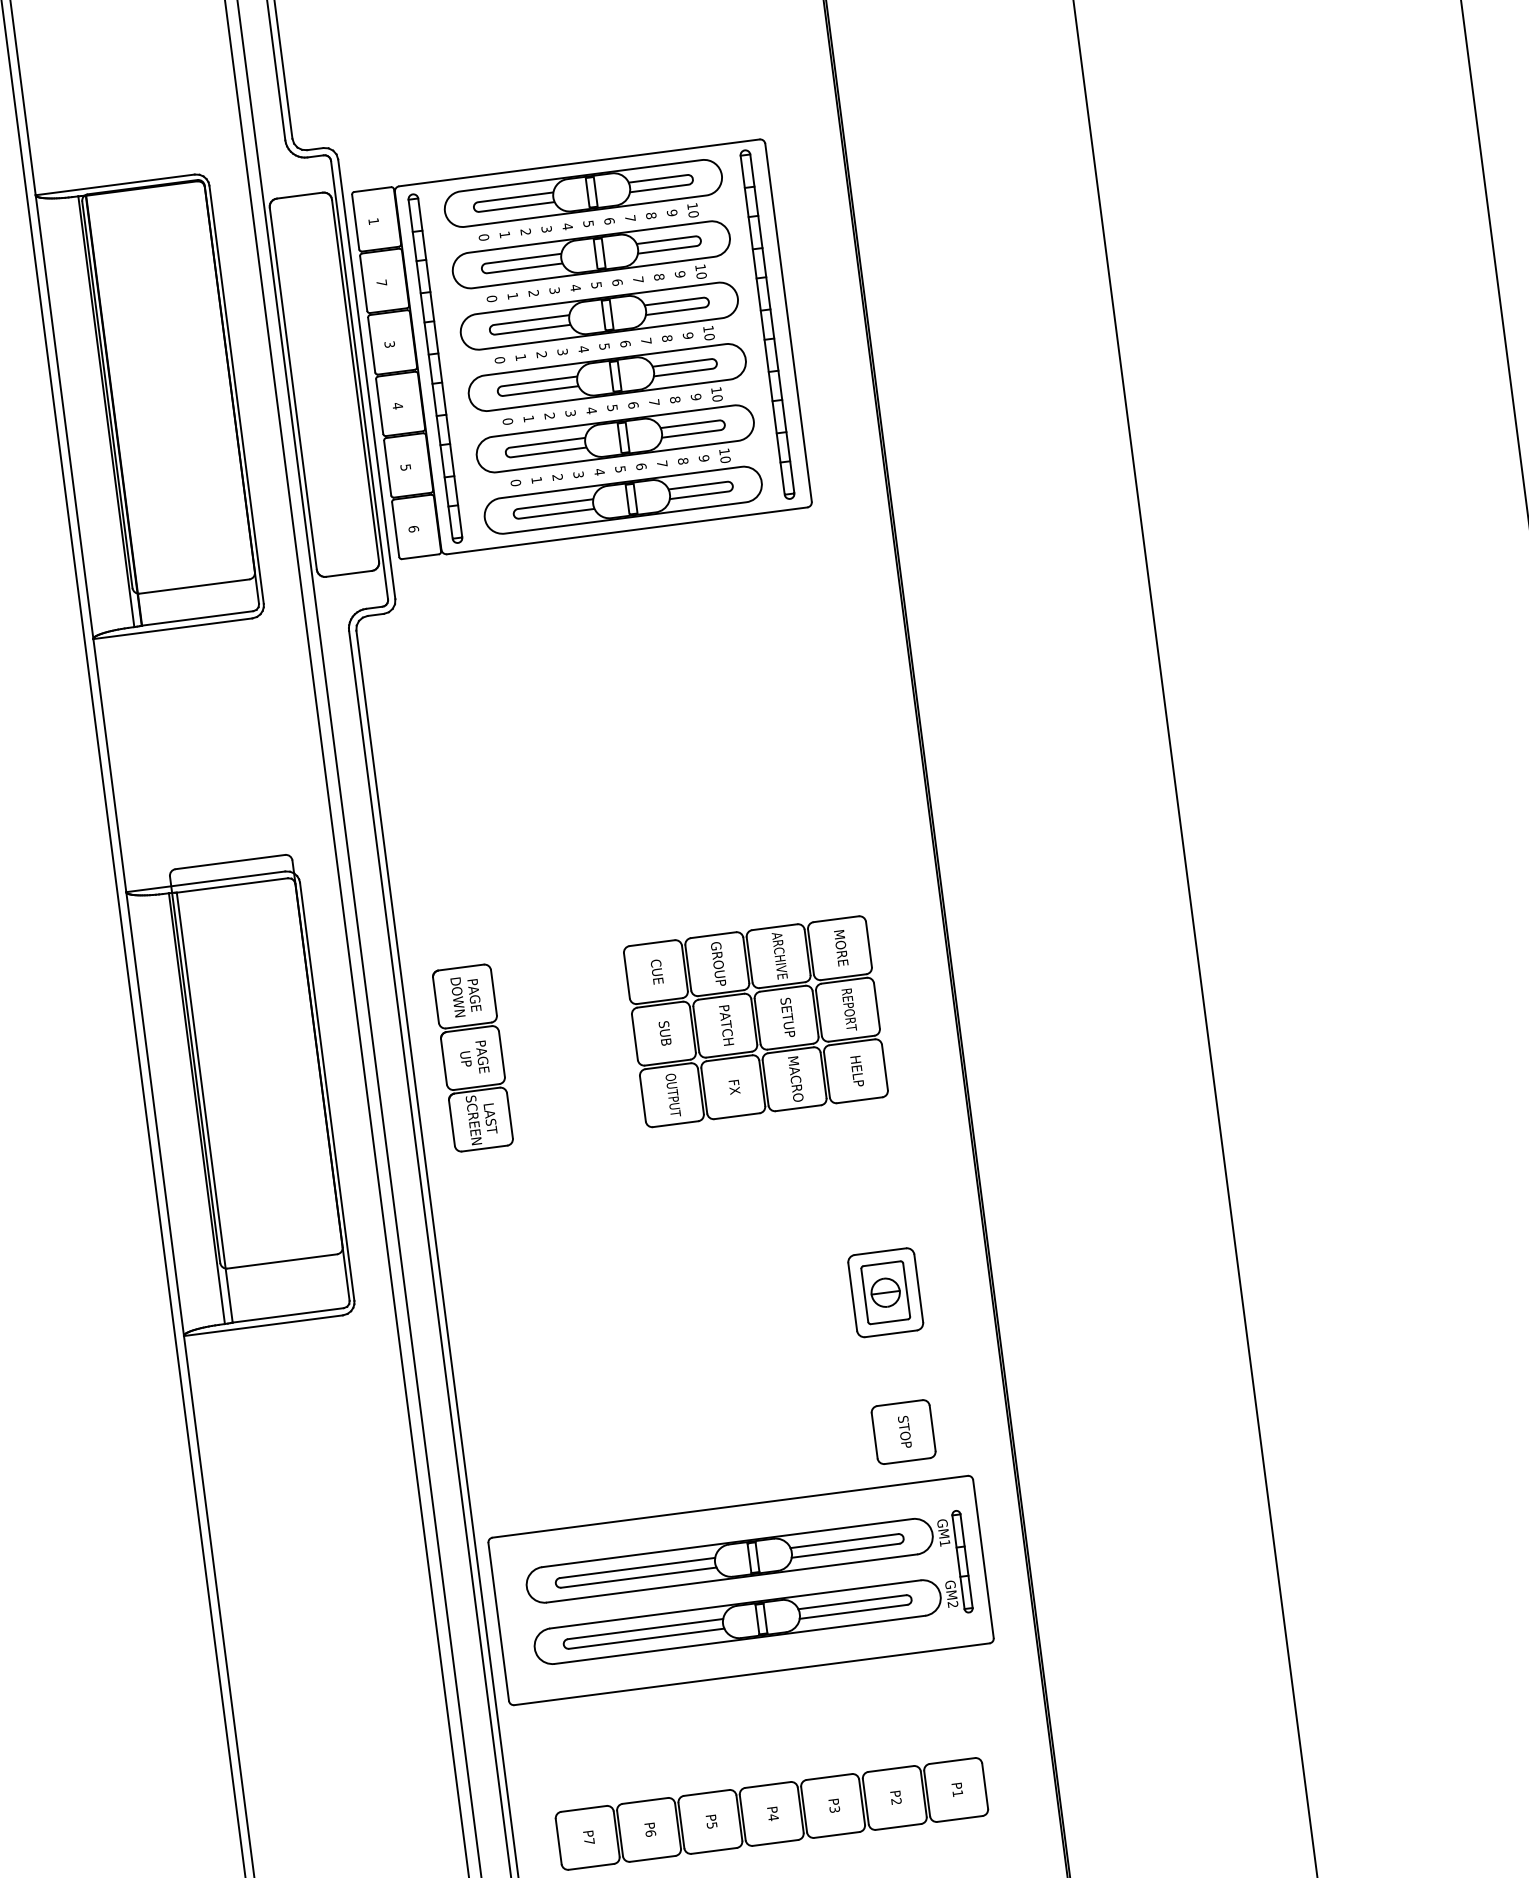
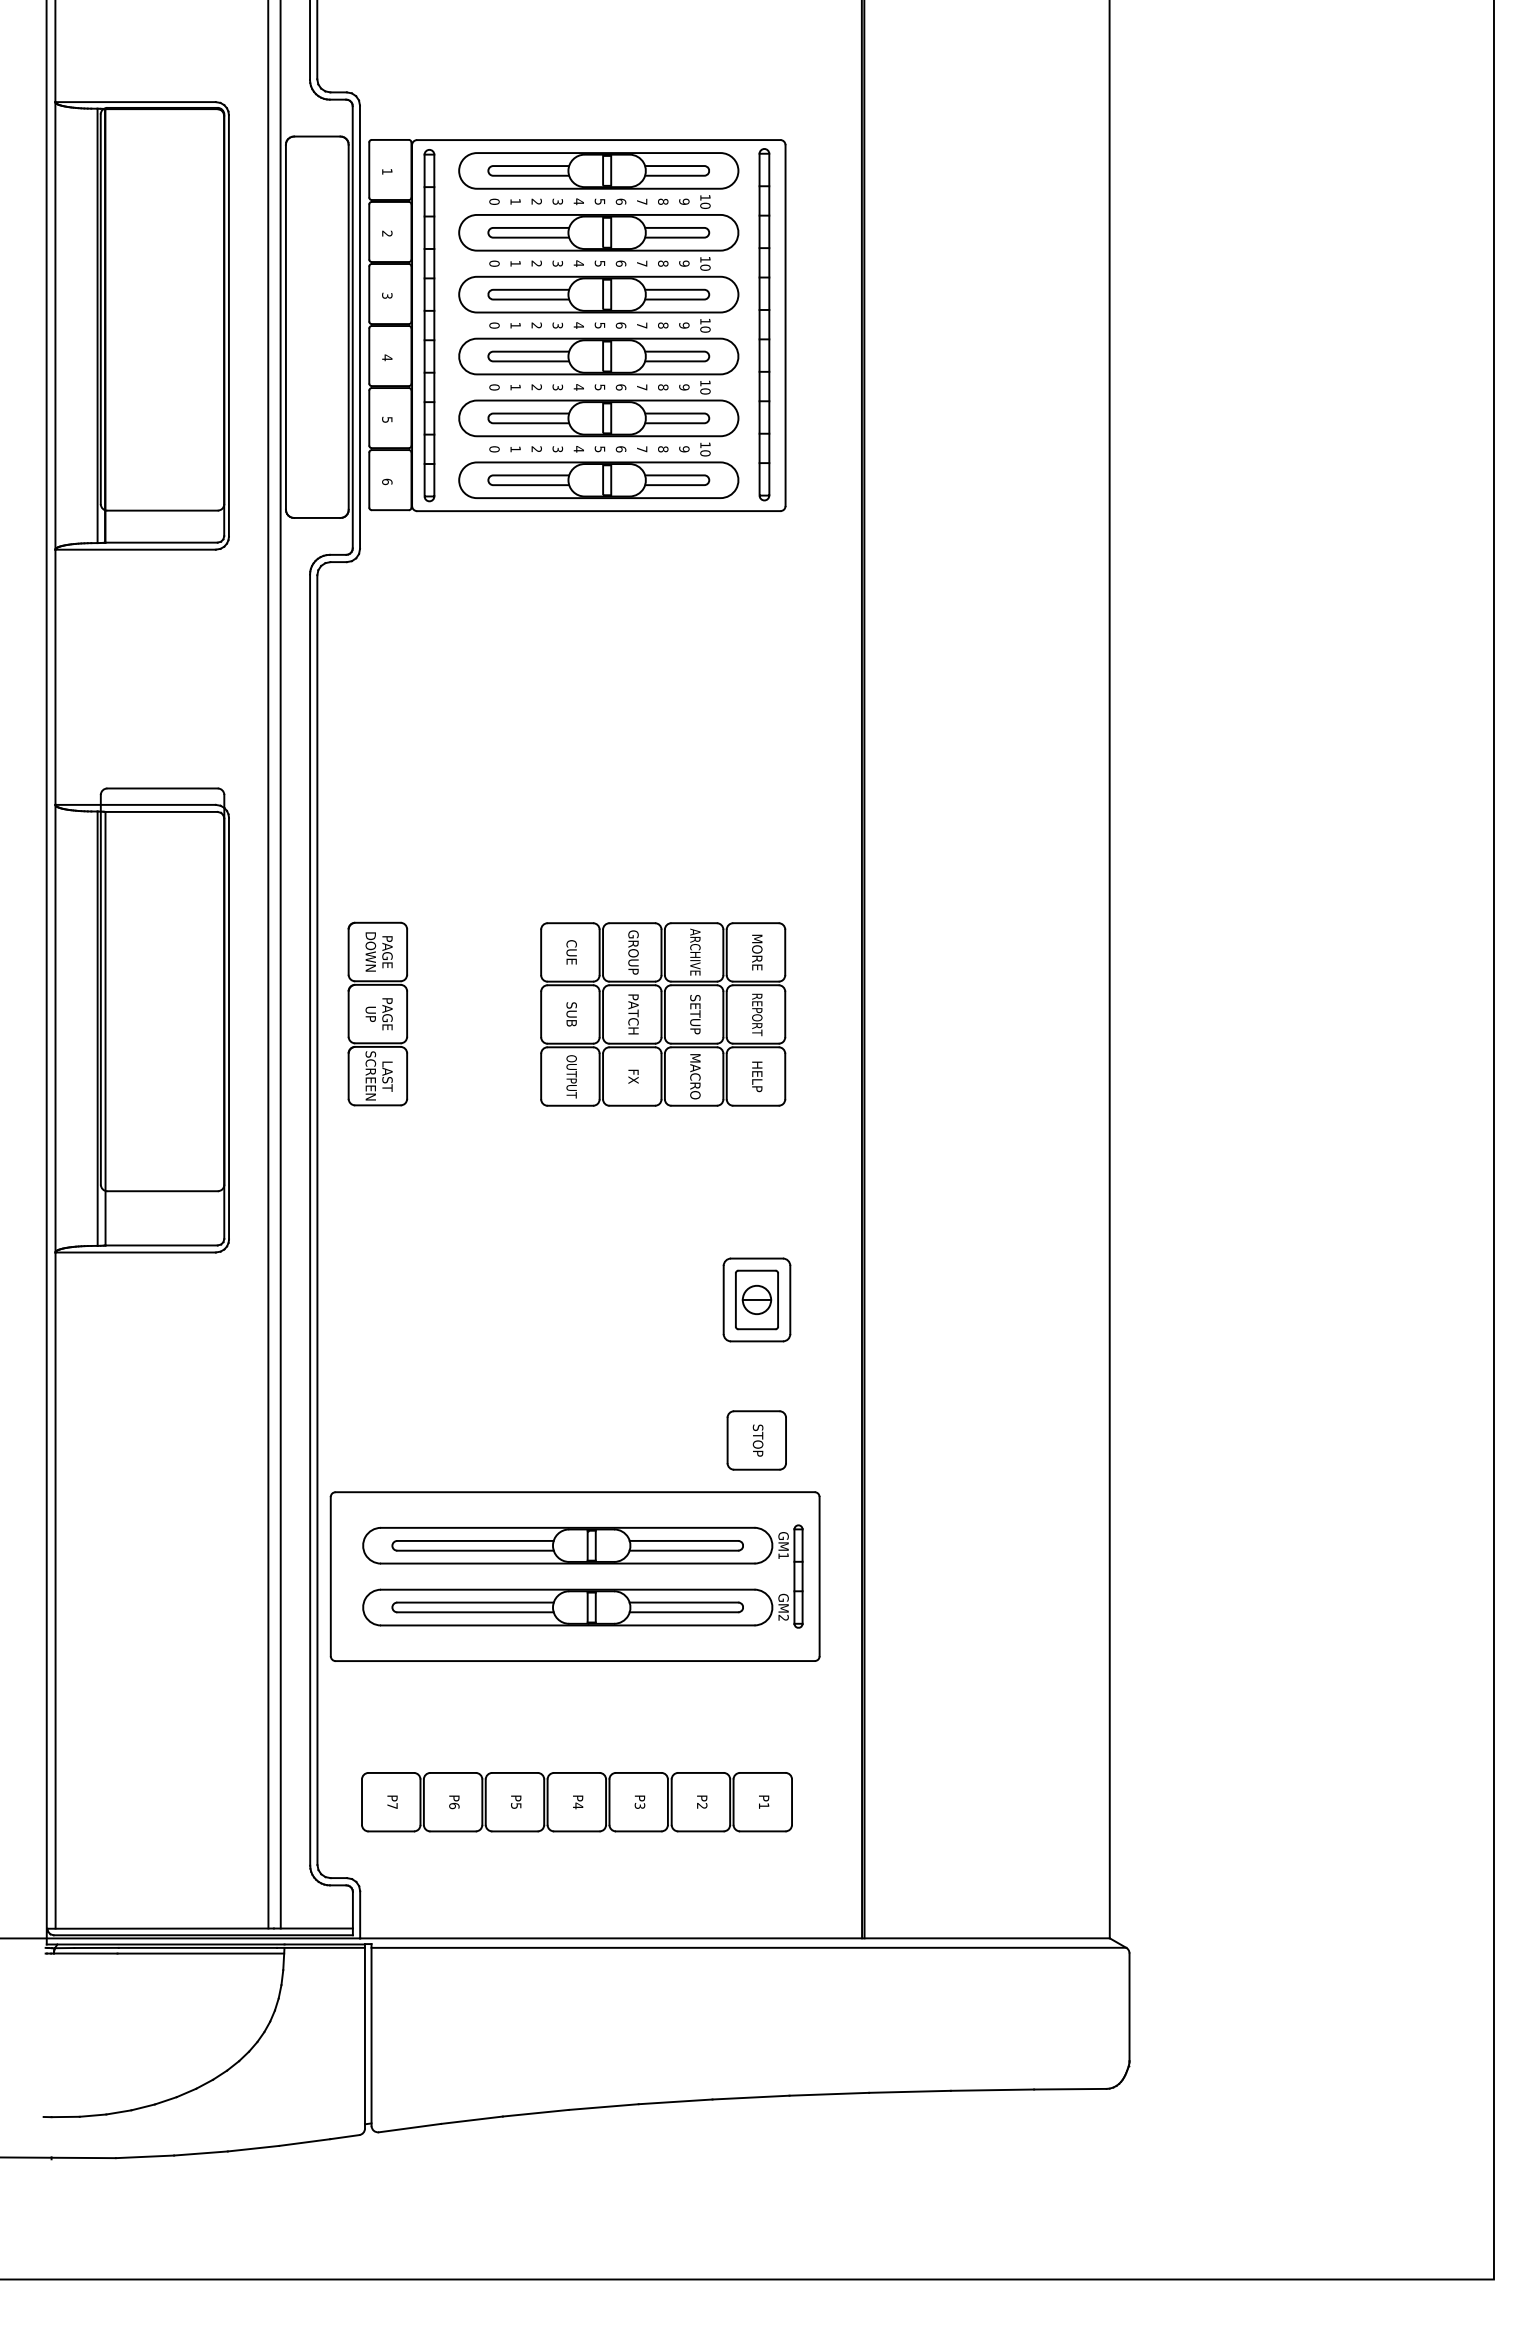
text: (381, 282) -> (387, 233), 7 -> 2

